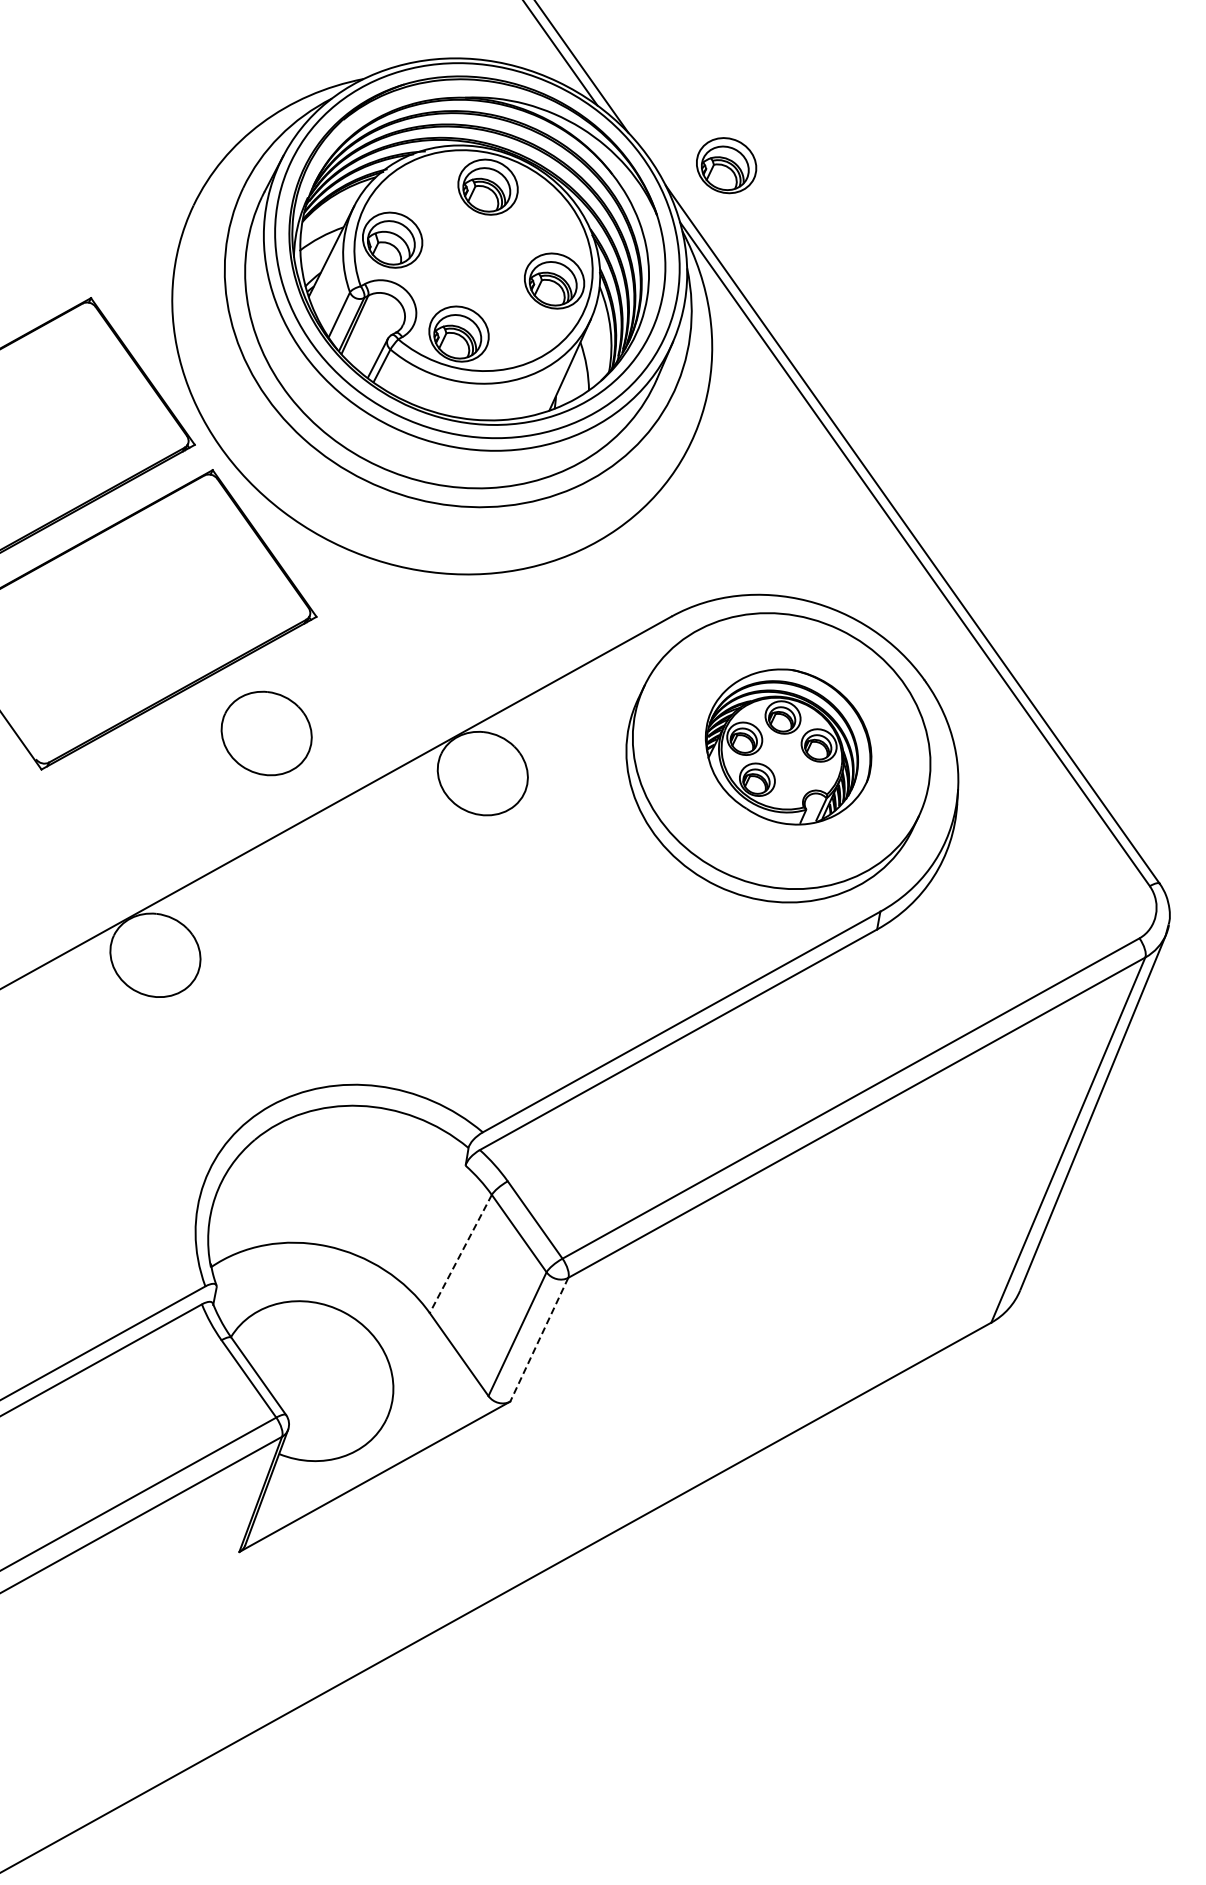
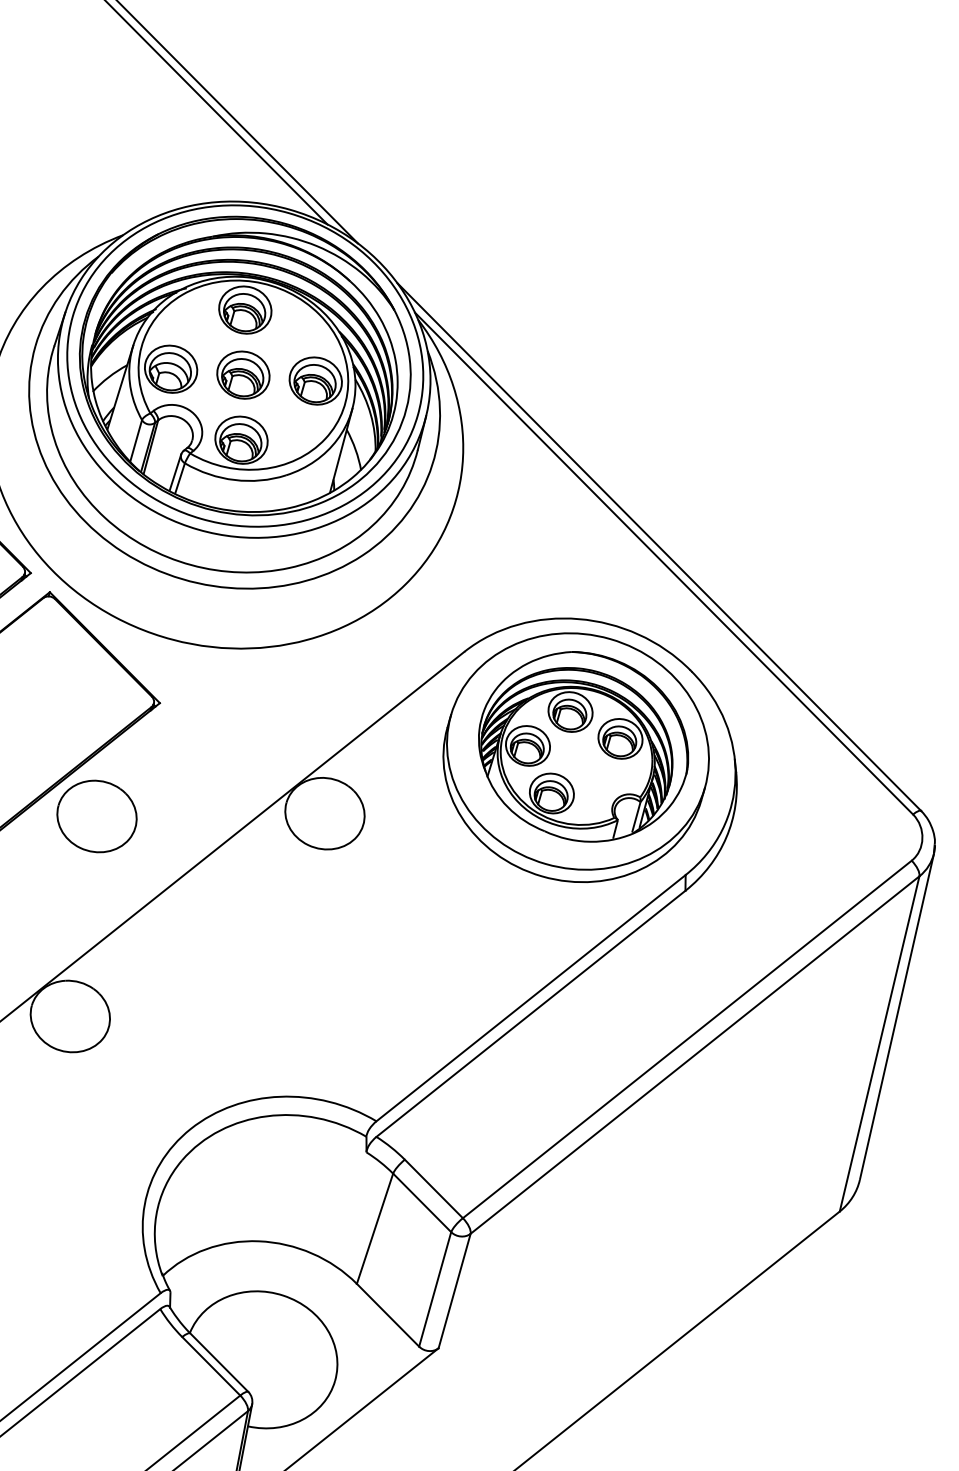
part: (726, 165) -> (243, 375), moved
part: (266, 733) -> (96, 816), moved
part: (788, 746) -> (583, 746), size x1.43
line: (460, 1253) -> (374, 1228), dashed -> solid
line: (539, 1340) -> (454, 1291), dashed -> solid

